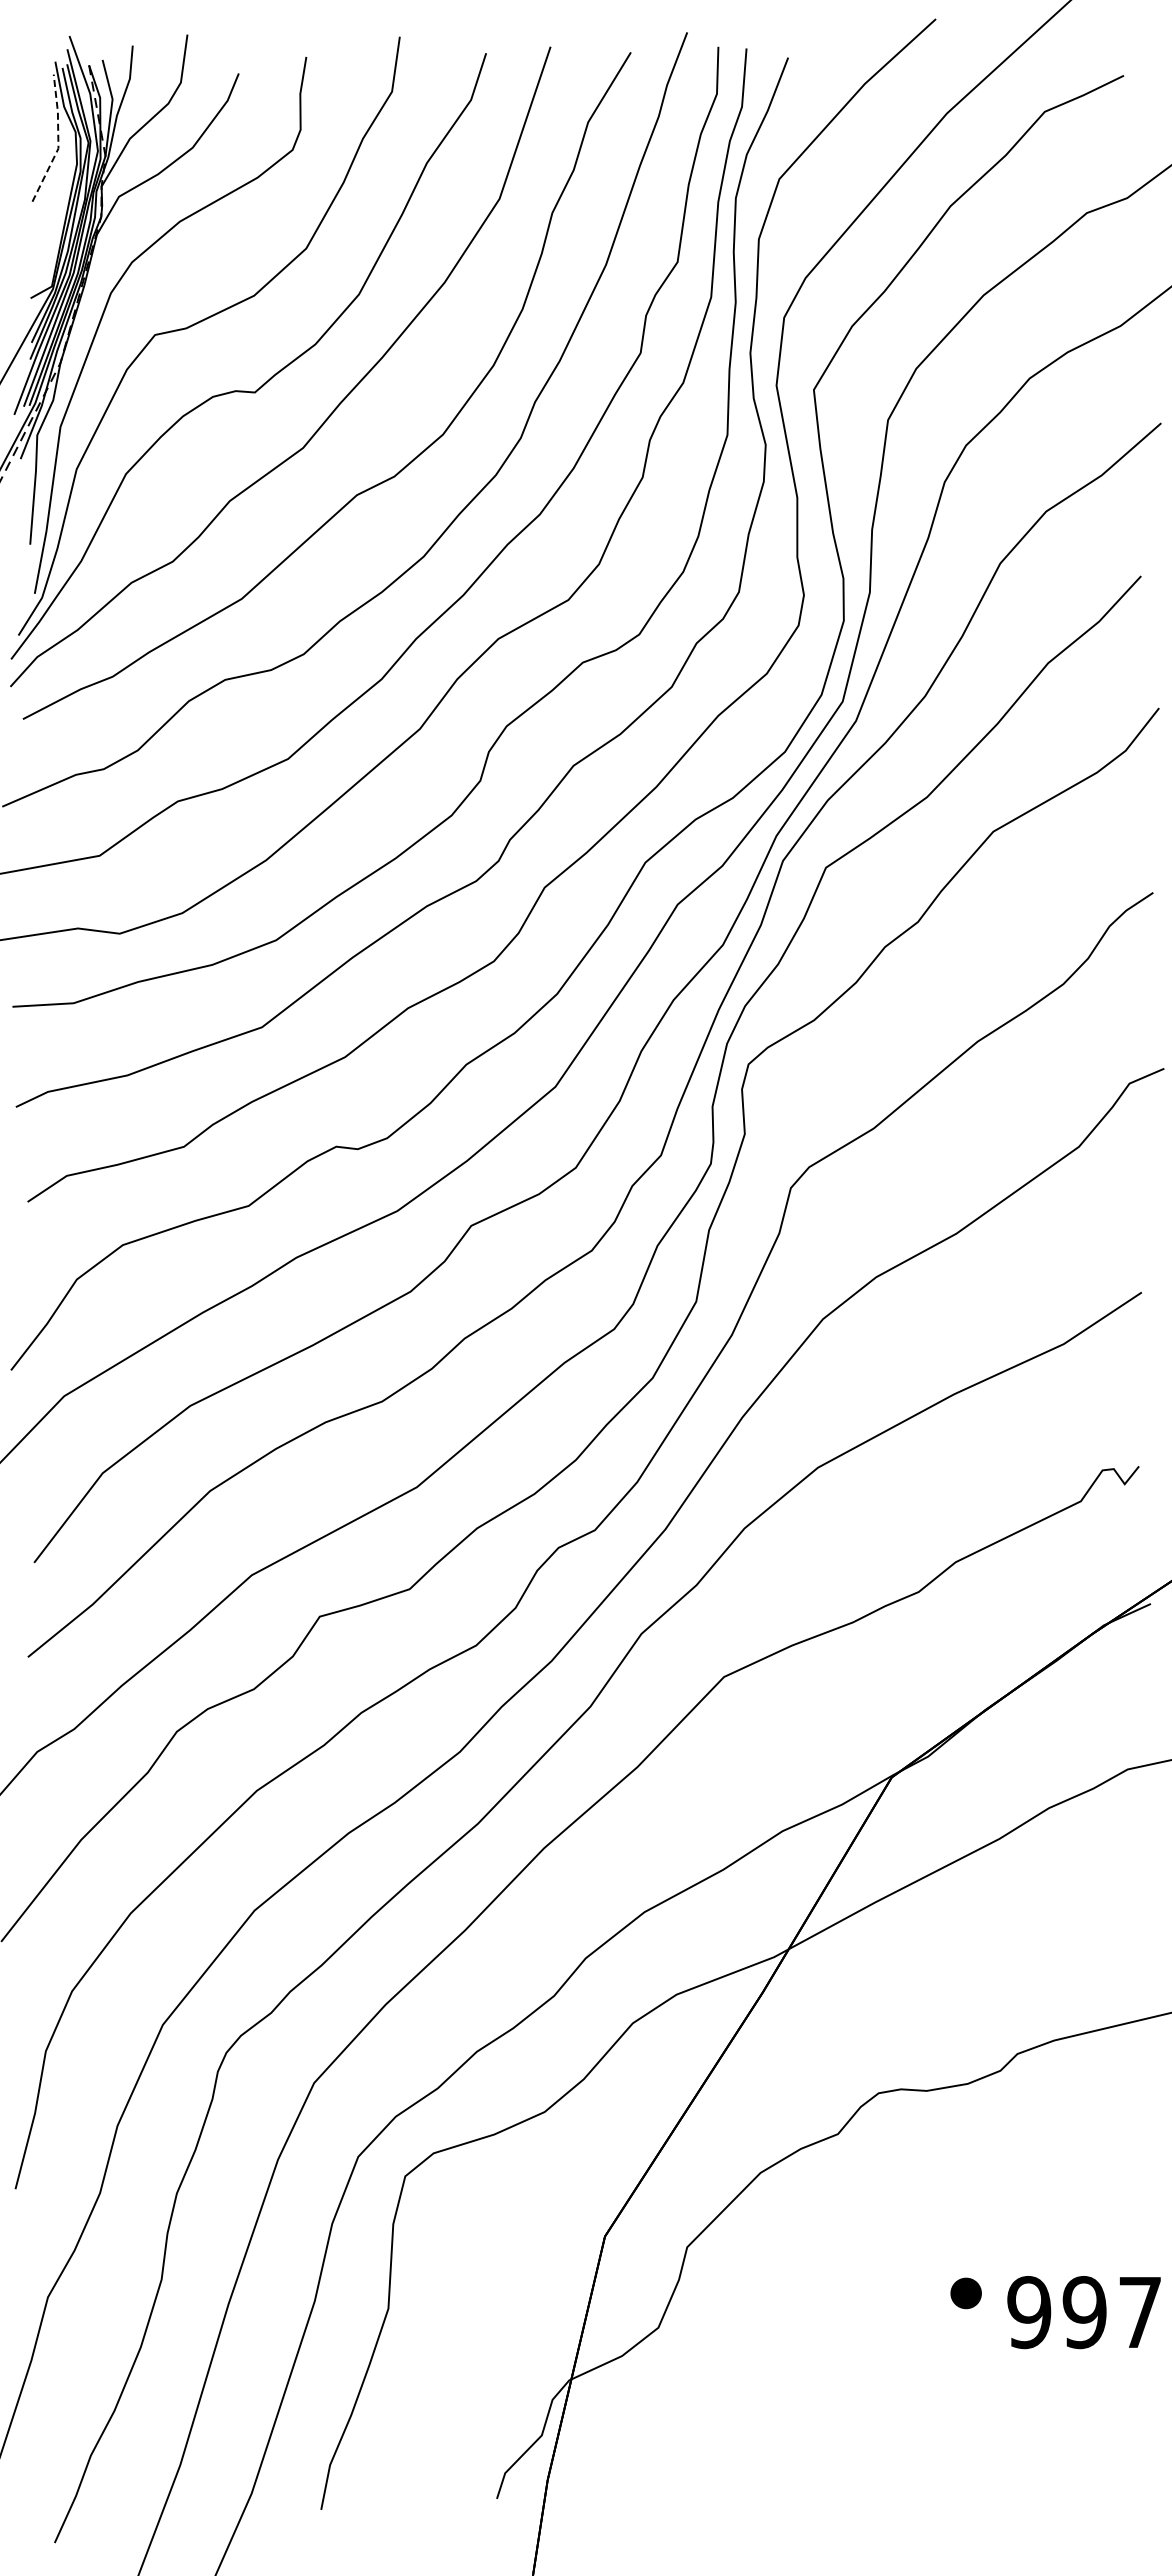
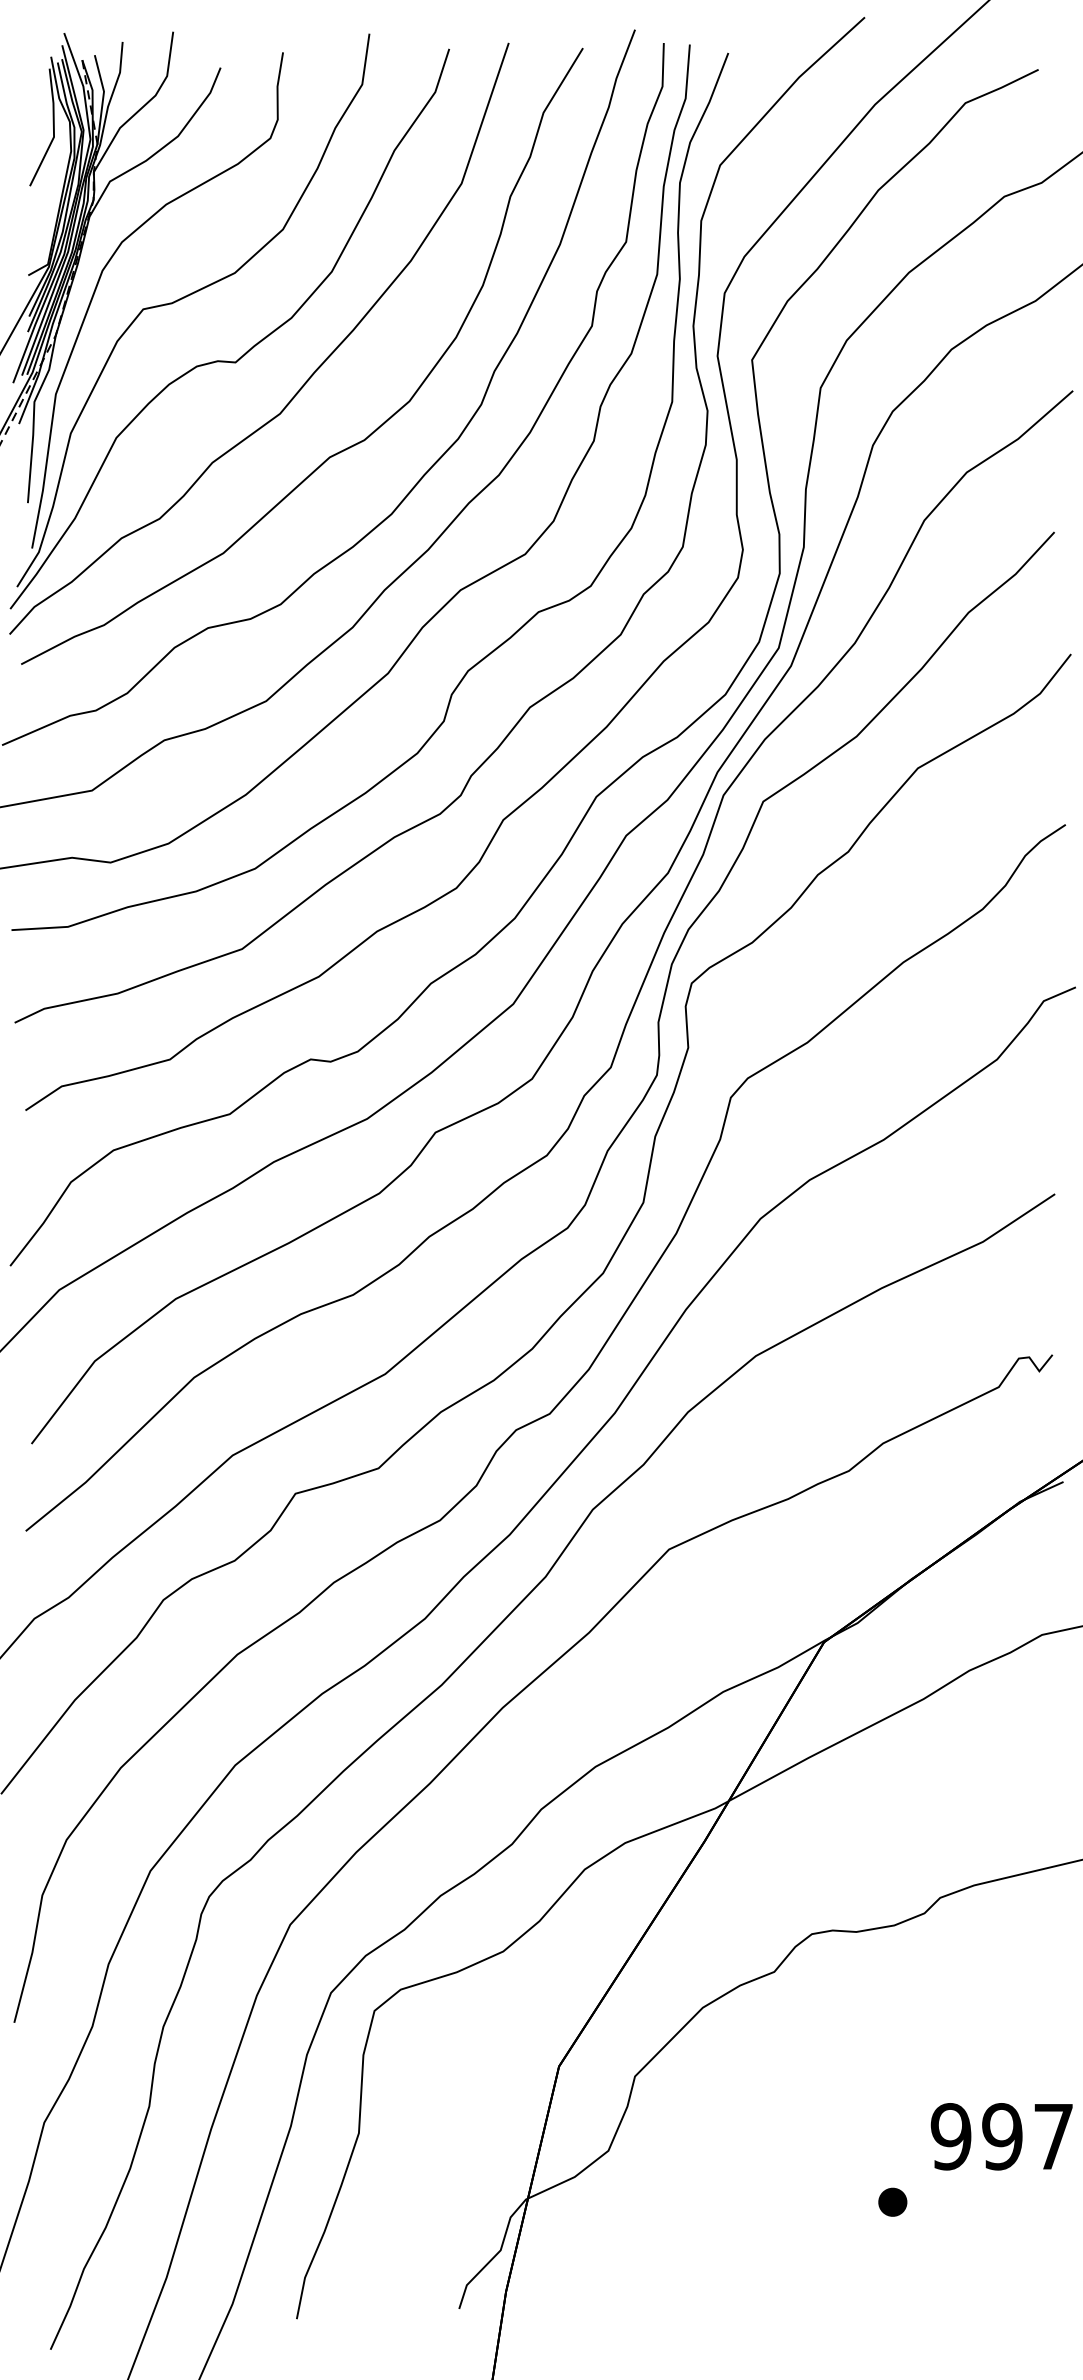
line: (58, 140) -> (54, 129), dashed -> solid
part: (965, 2293) -> (892, 2202), moved

